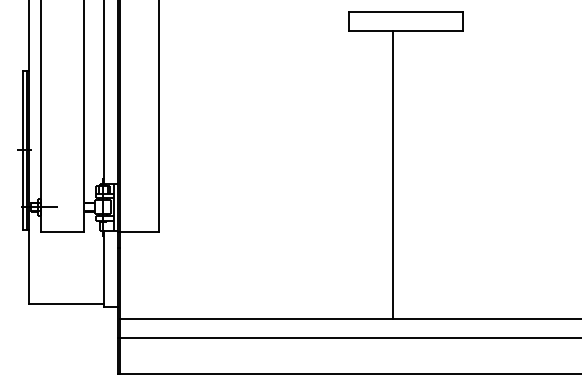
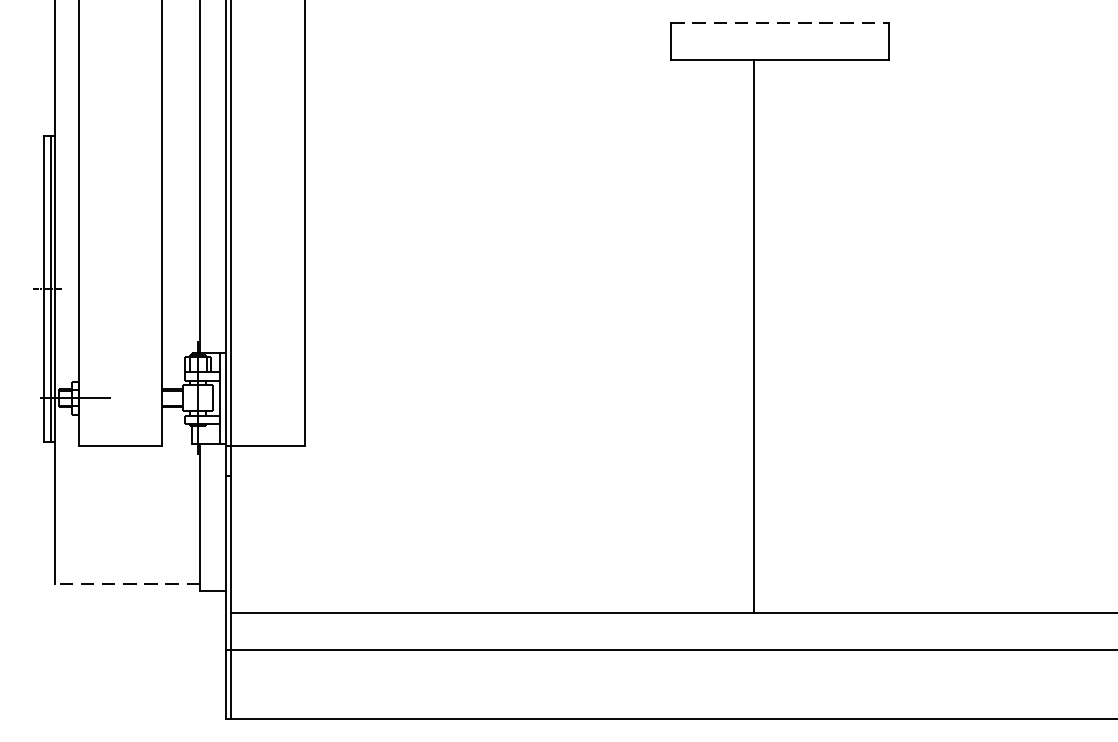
line: (406, 11) -> (780, 22), solid -> dashed
line: (66, 304) -> (127, 585), solid -> dashed

